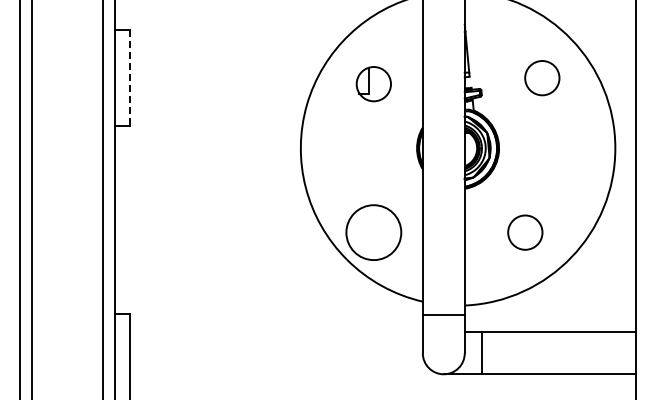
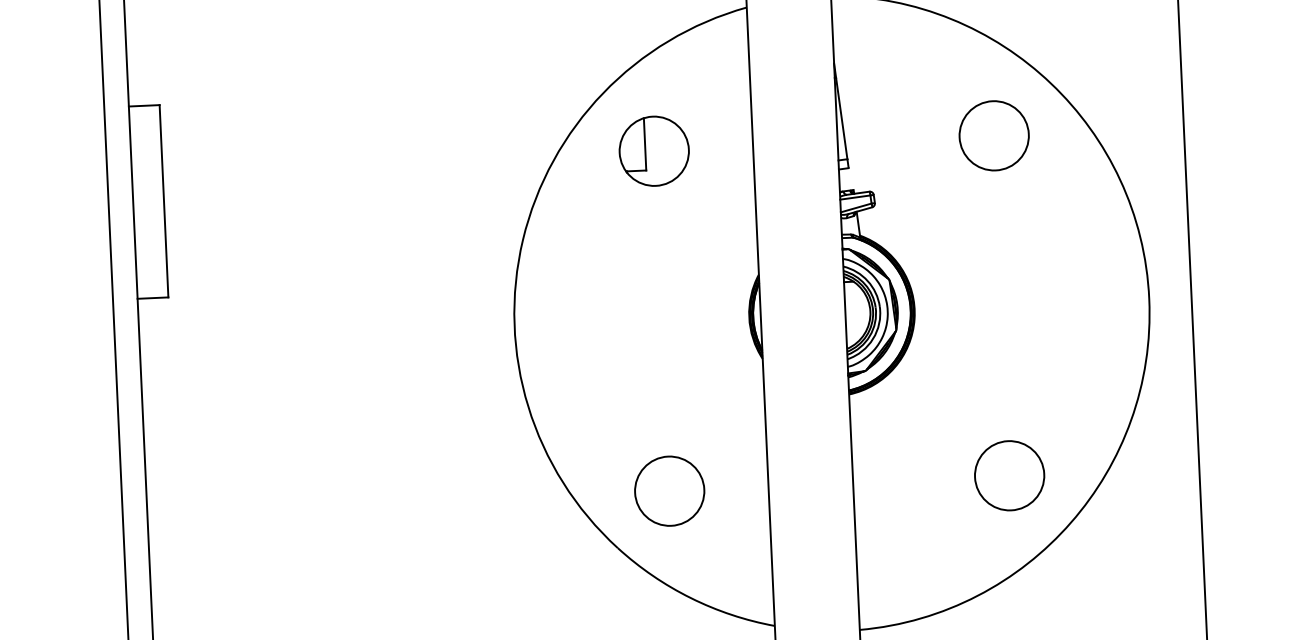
line: (130, 77) -> (164, 200), dashed -> solid
circle: (542, 78) -> (994, 136), moved
part: (373, 84) -> (653, 151), moved
circle: (373, 232) -> (668, 490), size x0.62
circle: (525, 232) -> (1009, 475), moved

